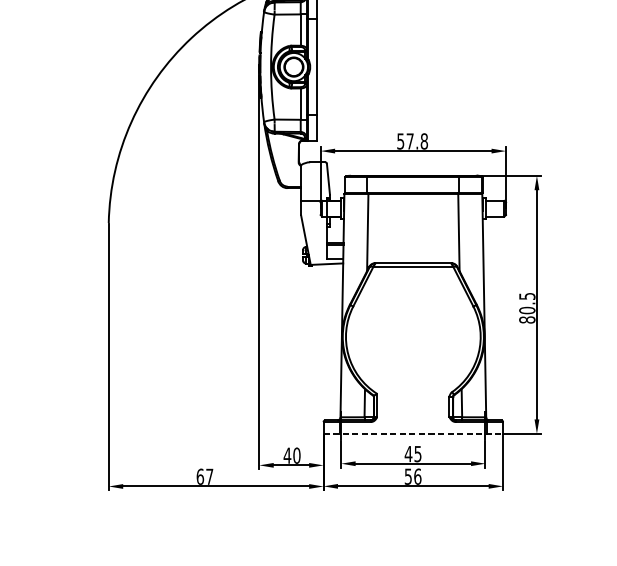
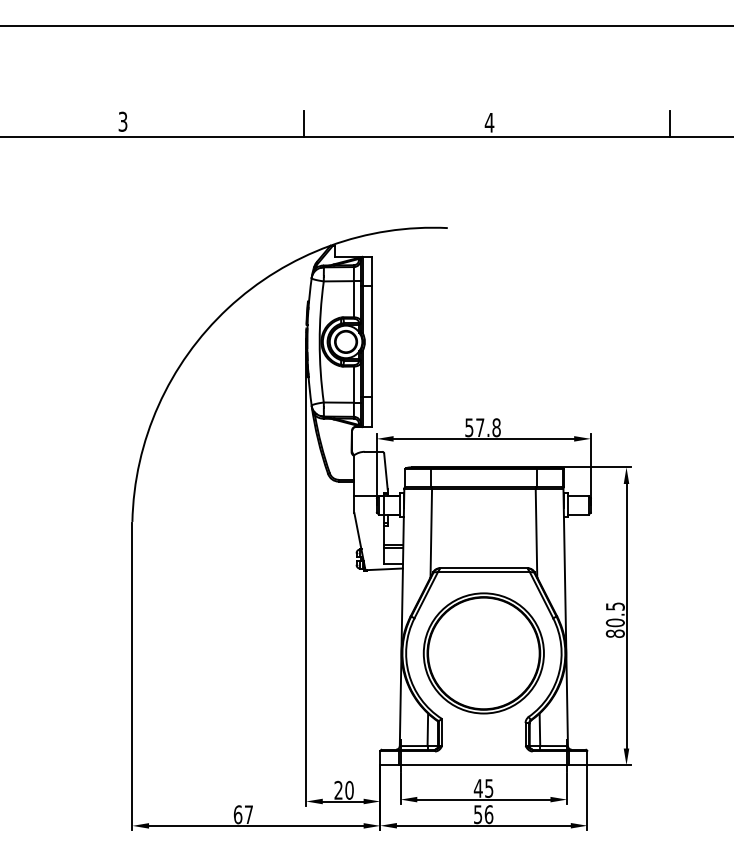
part: (413, 337) -> (483, 653), added
line: (413, 434) -> (483, 765), dashed -> solid
text: (287, 454) -> (338, 789), 40 -> 20

